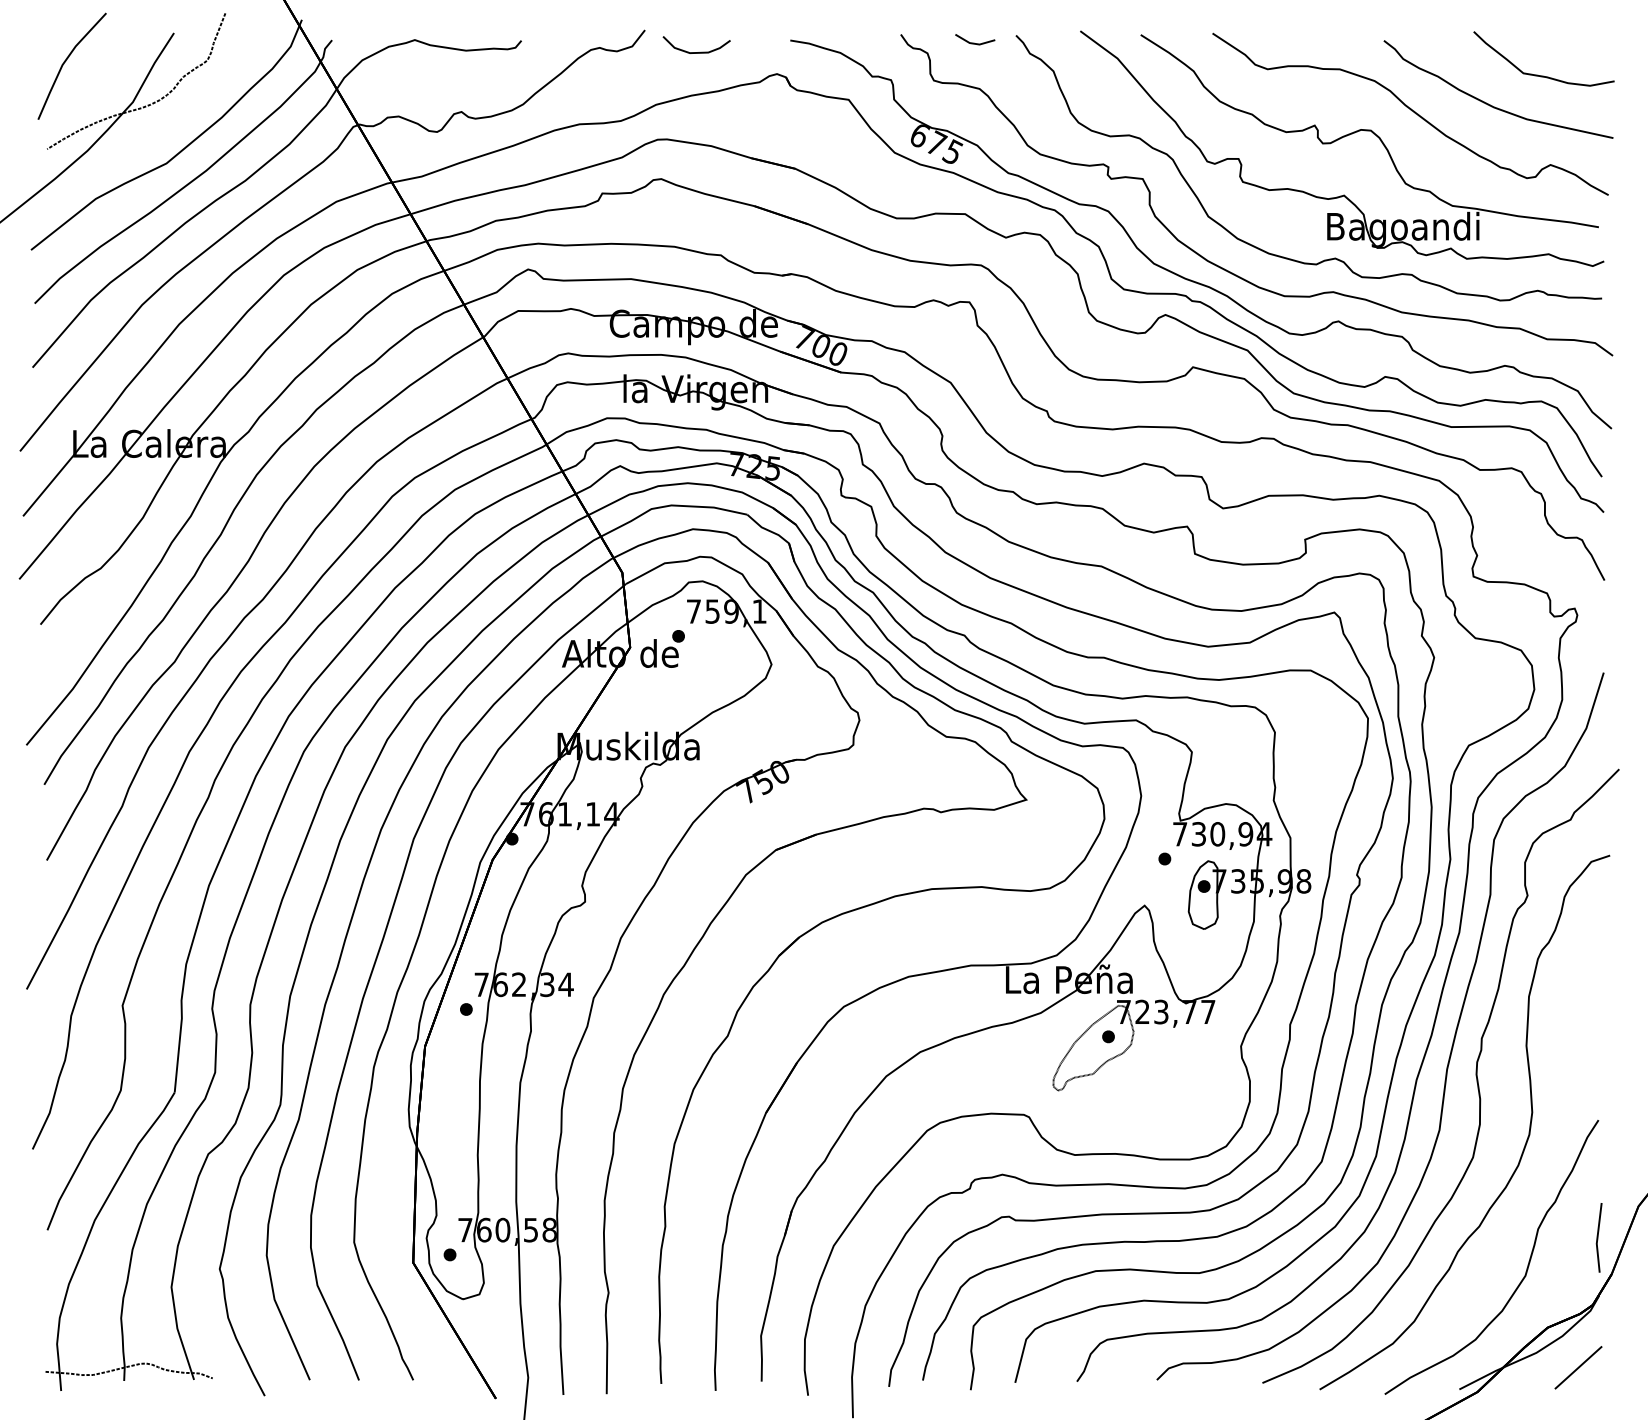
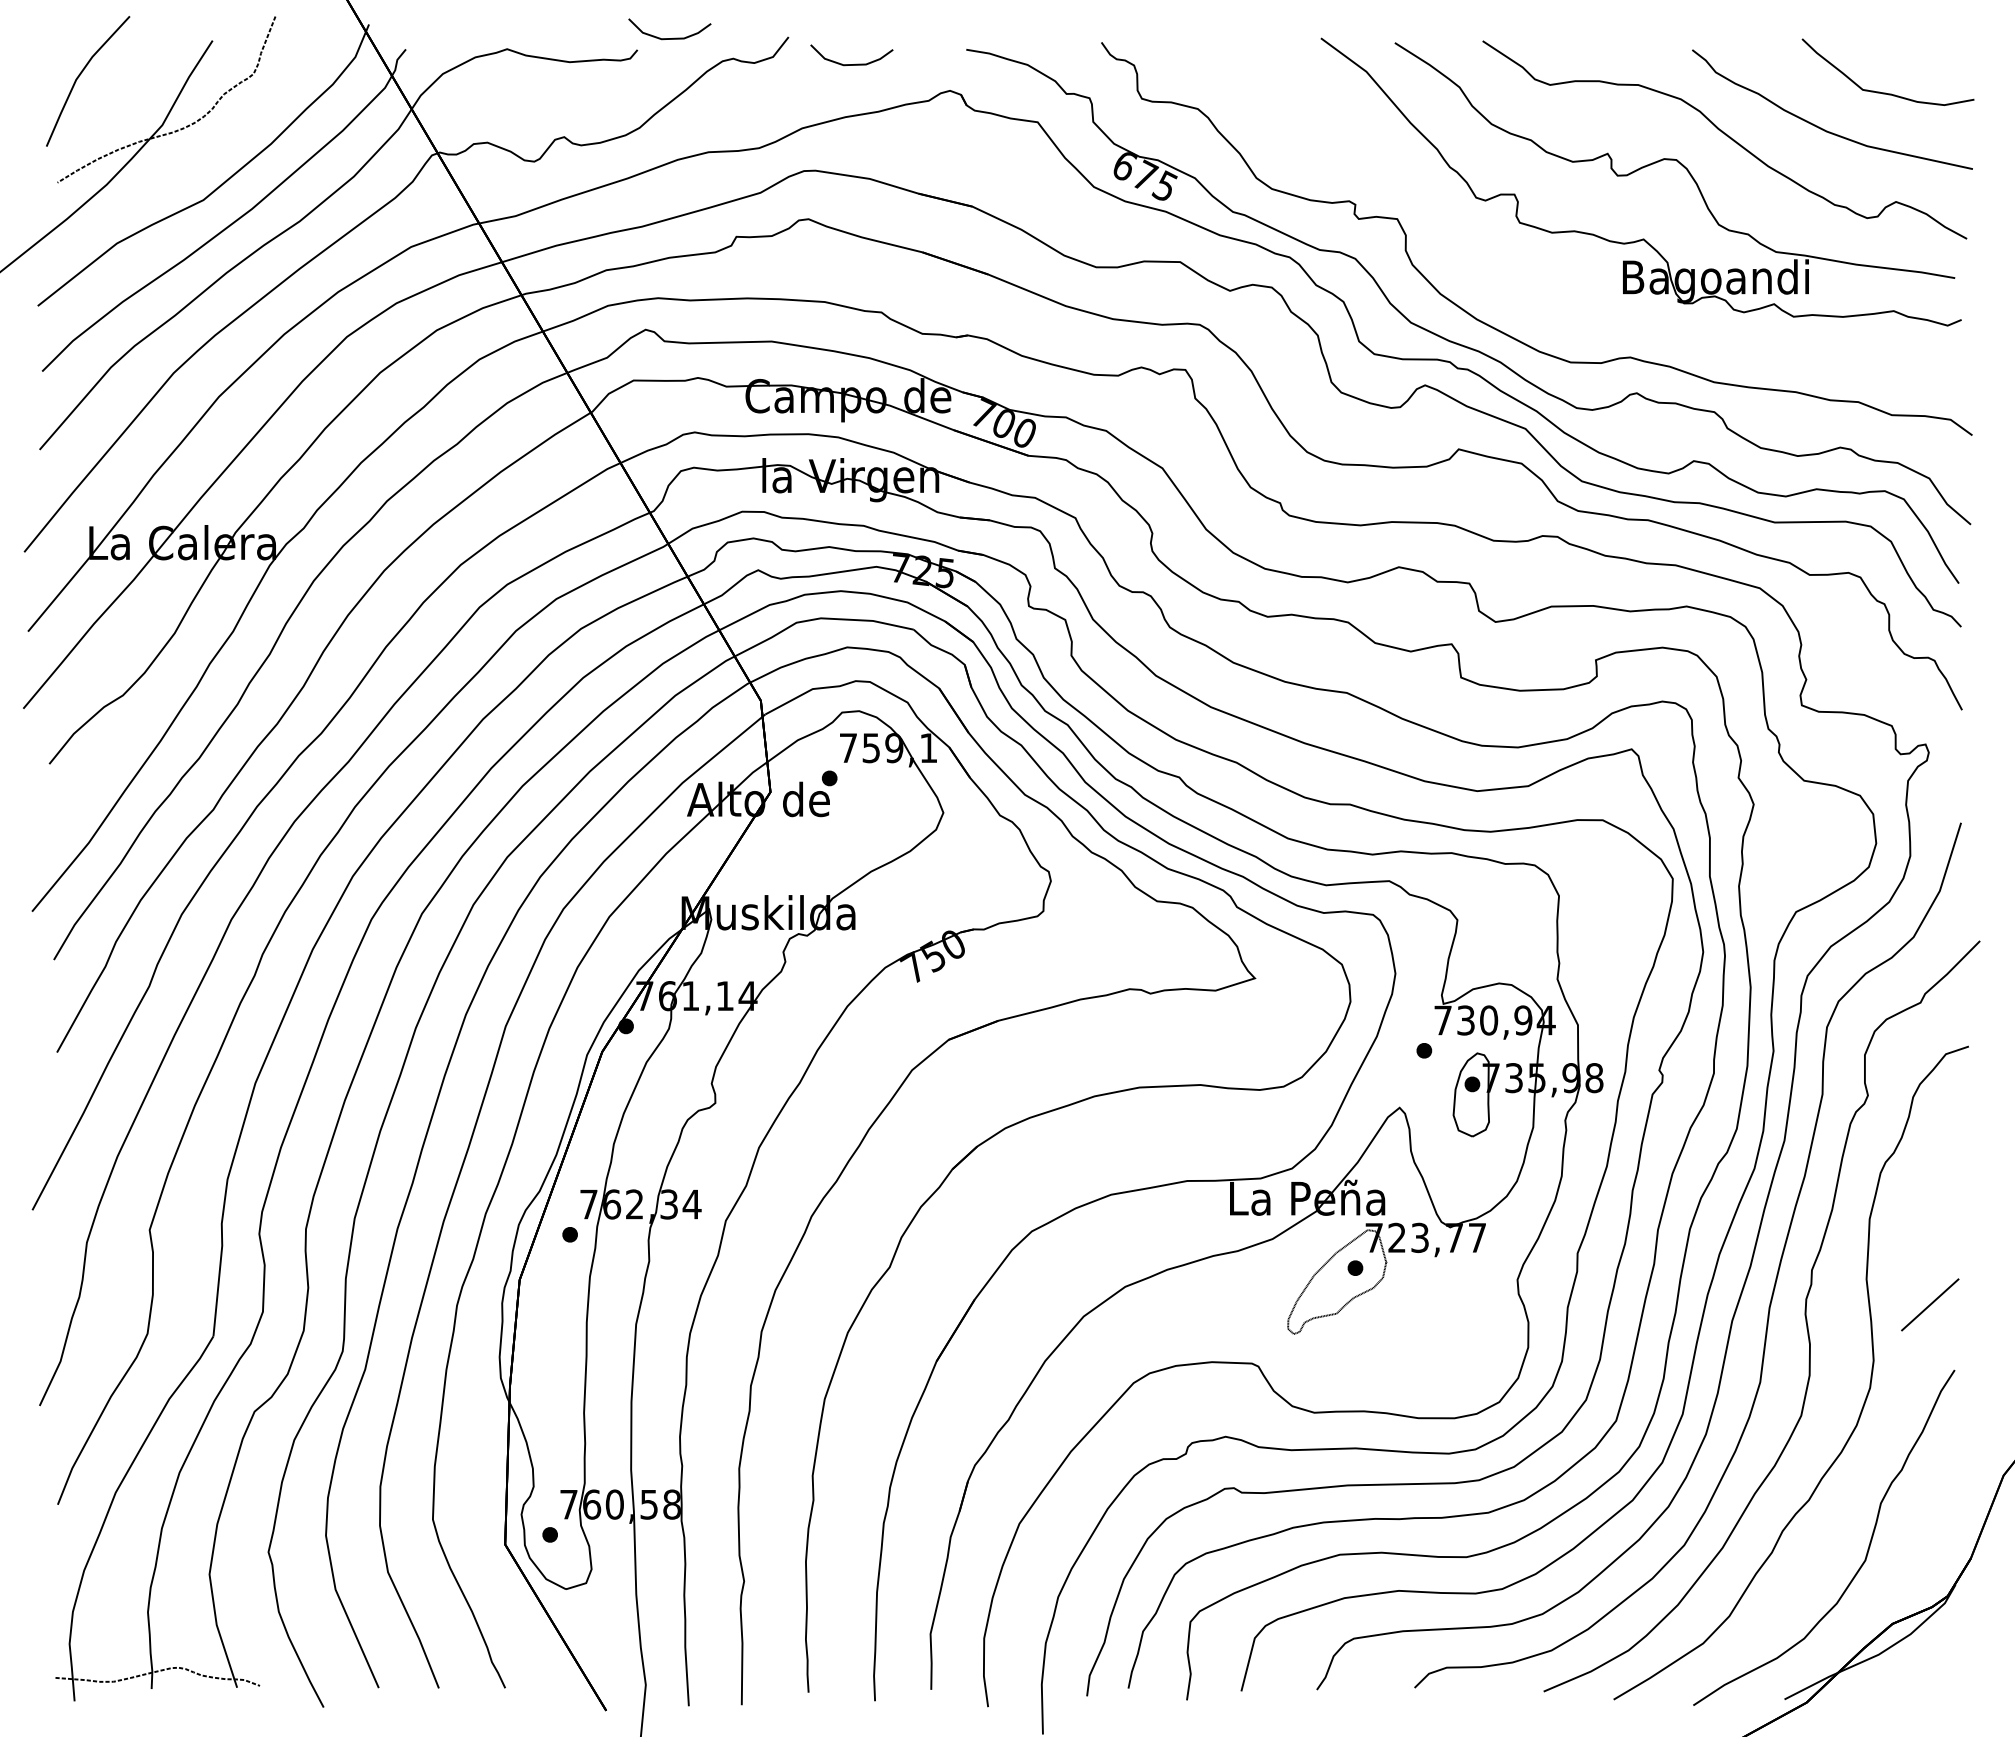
curve: (547, 31) -> (669, 38), added
line: (974, 42) -> (1191, 52), removed
curve: (1285, 256) -> (1571, 314), removed
line: (1598, 1237) -> (1954, 1513), removed
line: (1578, 1367) -> (1930, 1304), moved

